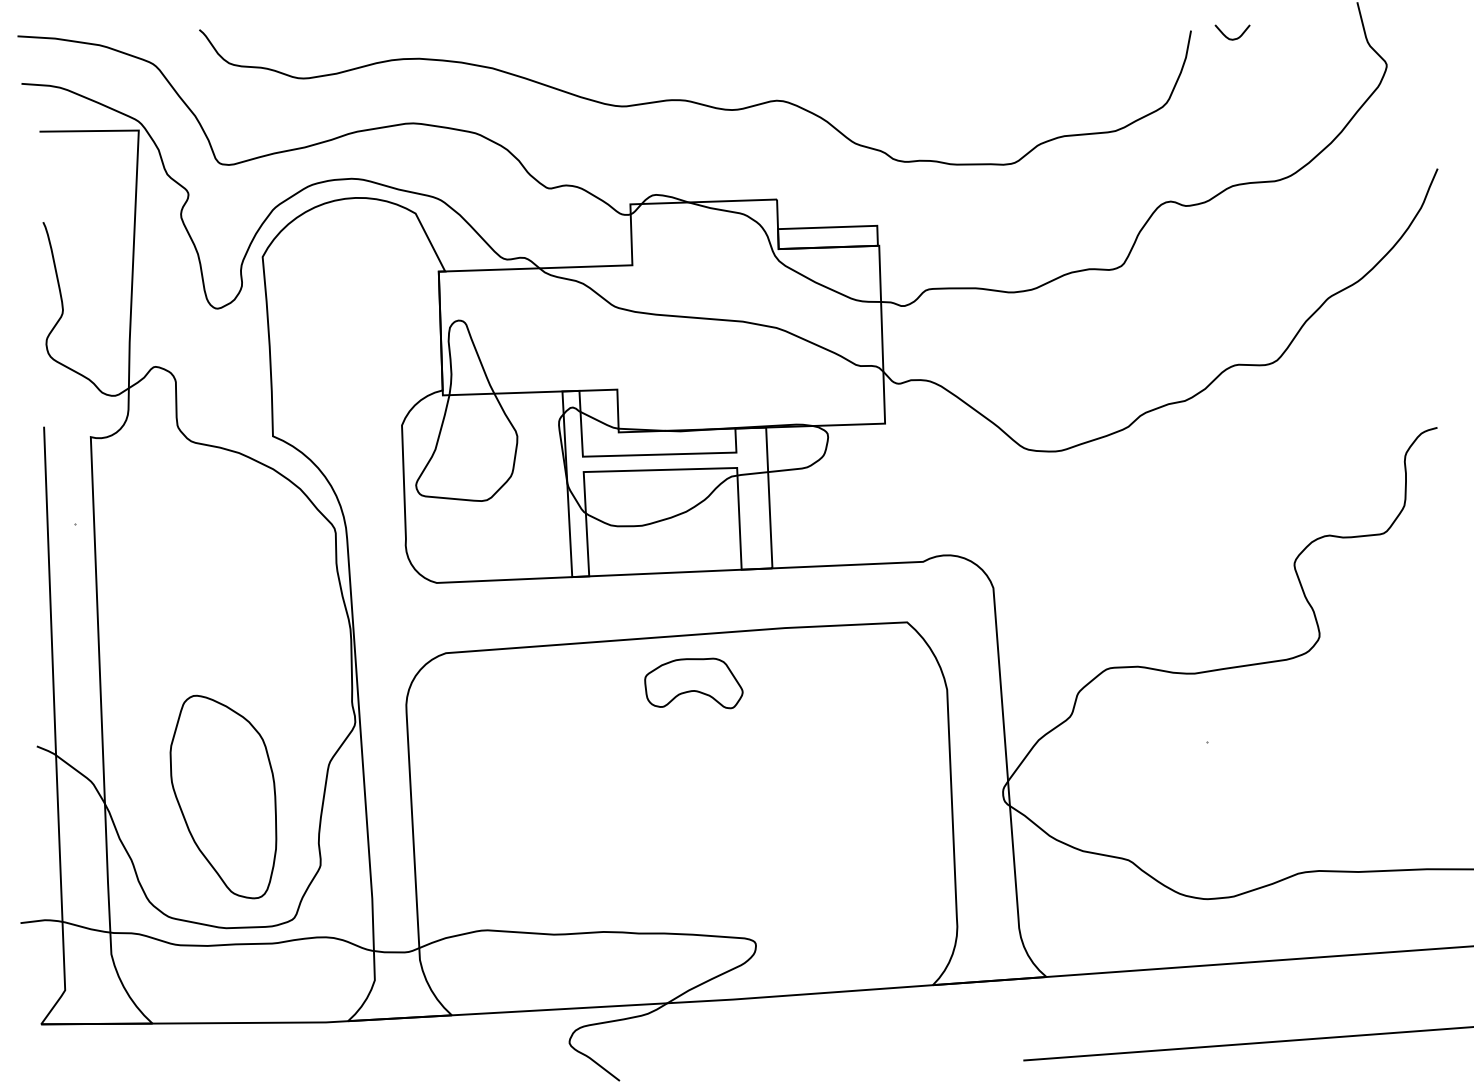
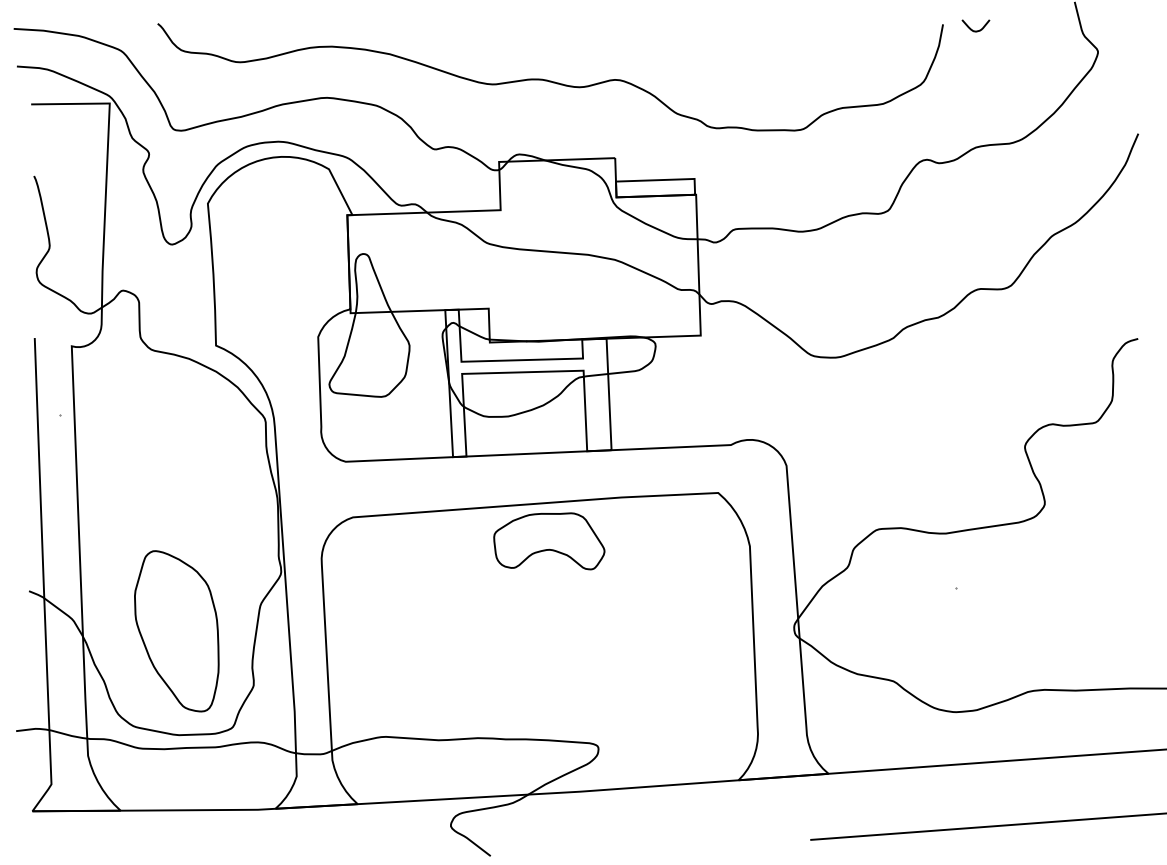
part: (693, 683) -> (549, 541), size x1.43

